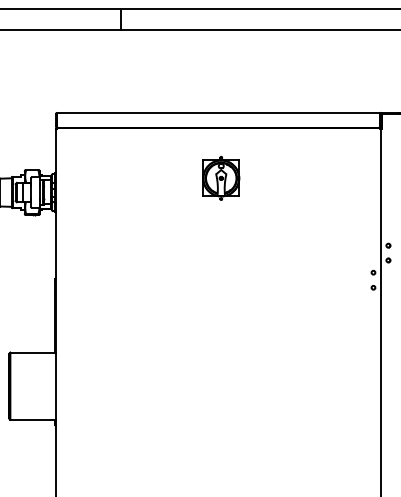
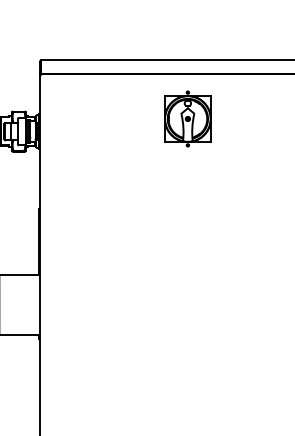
part: (220, 178) -> (187, 119), size x1.43

